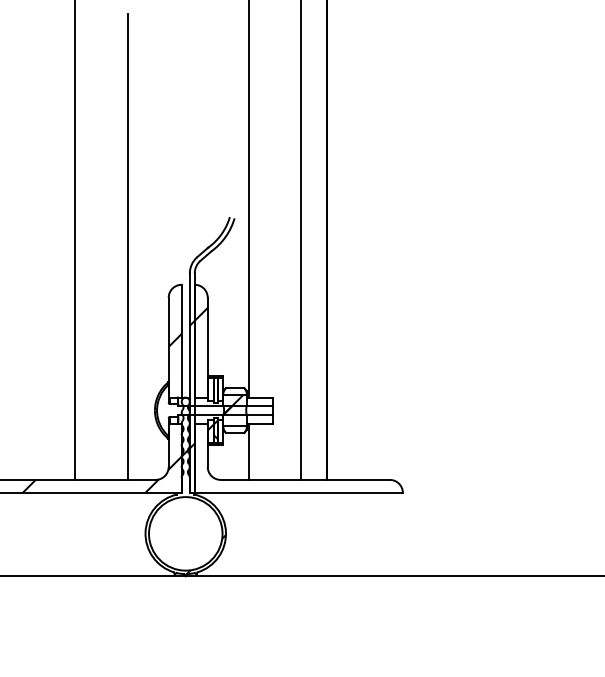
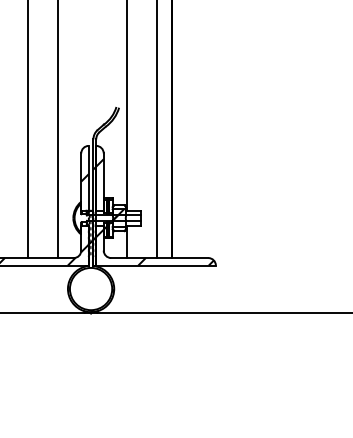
hatch: (296, 461) -> (154, 247), added

